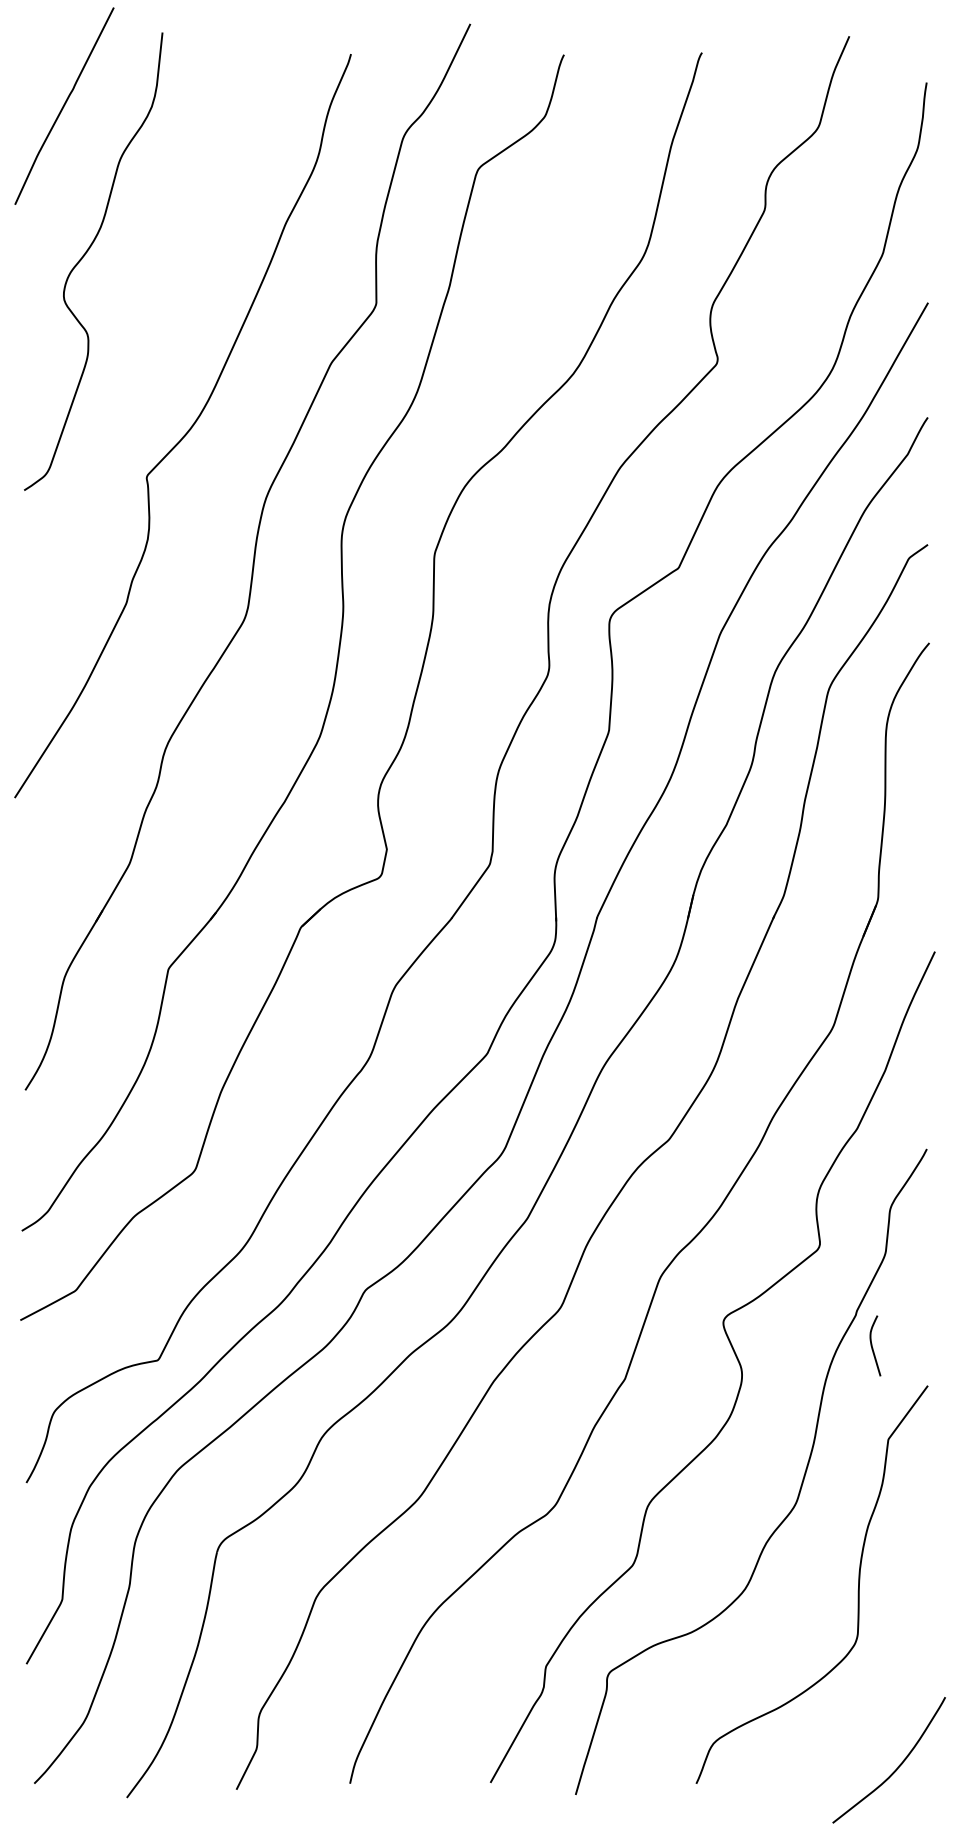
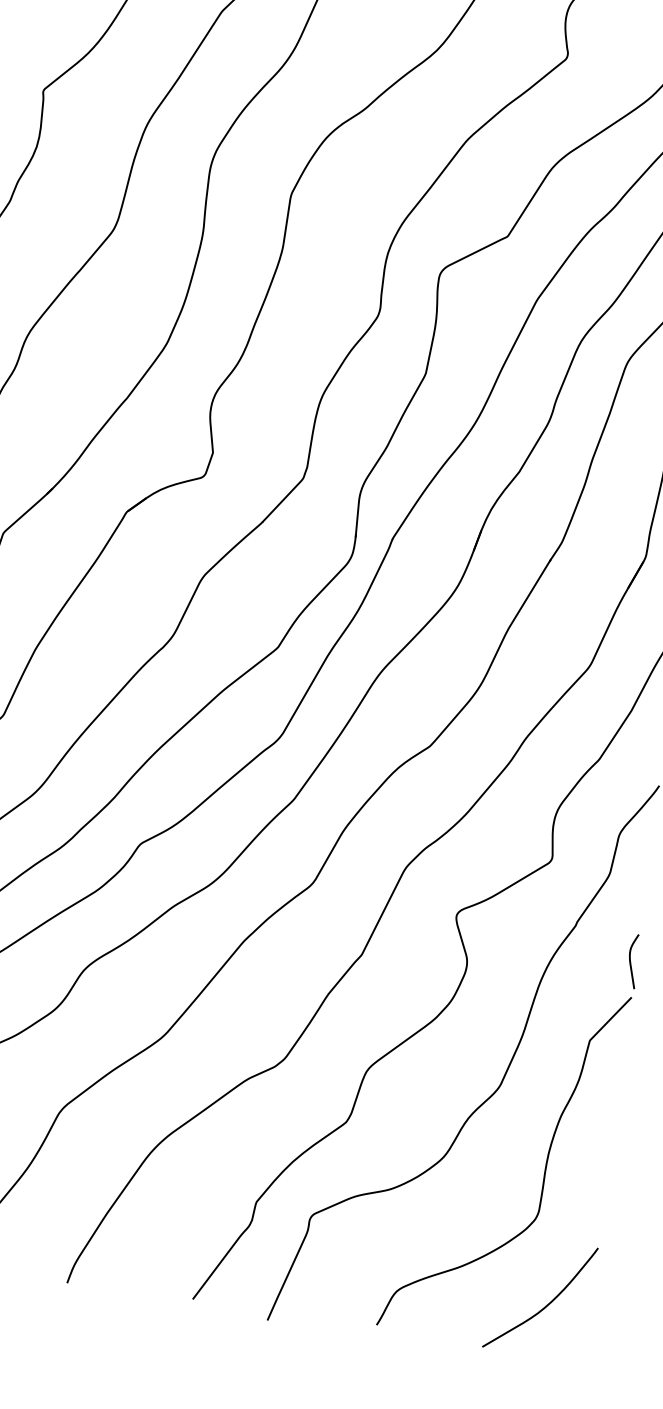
curve: (872, 1345) -> (630, 960), moved
curve: (898, 1765) -> (548, 1303), moved

